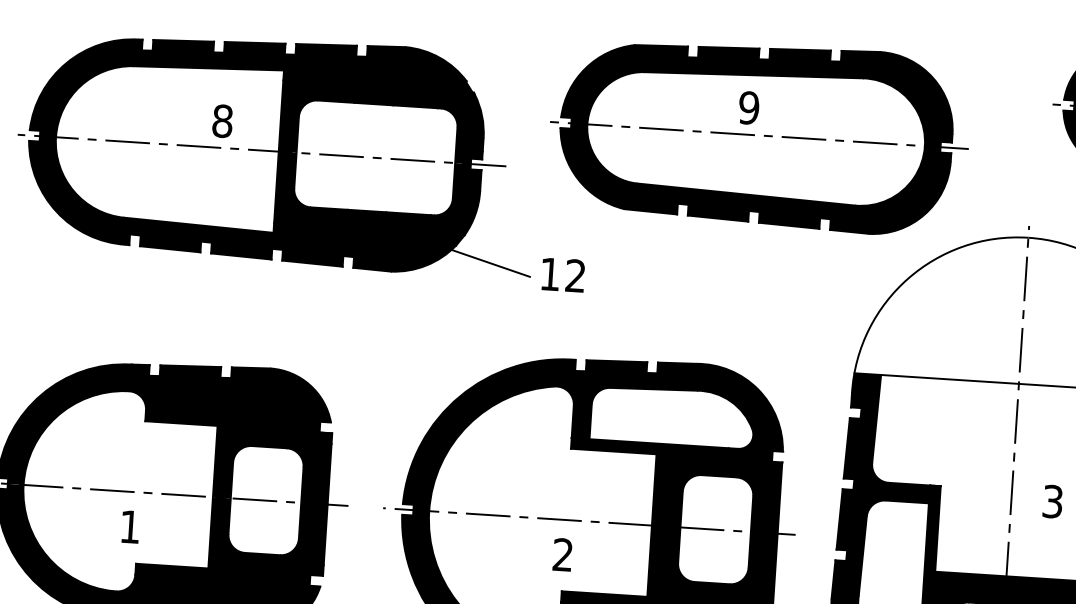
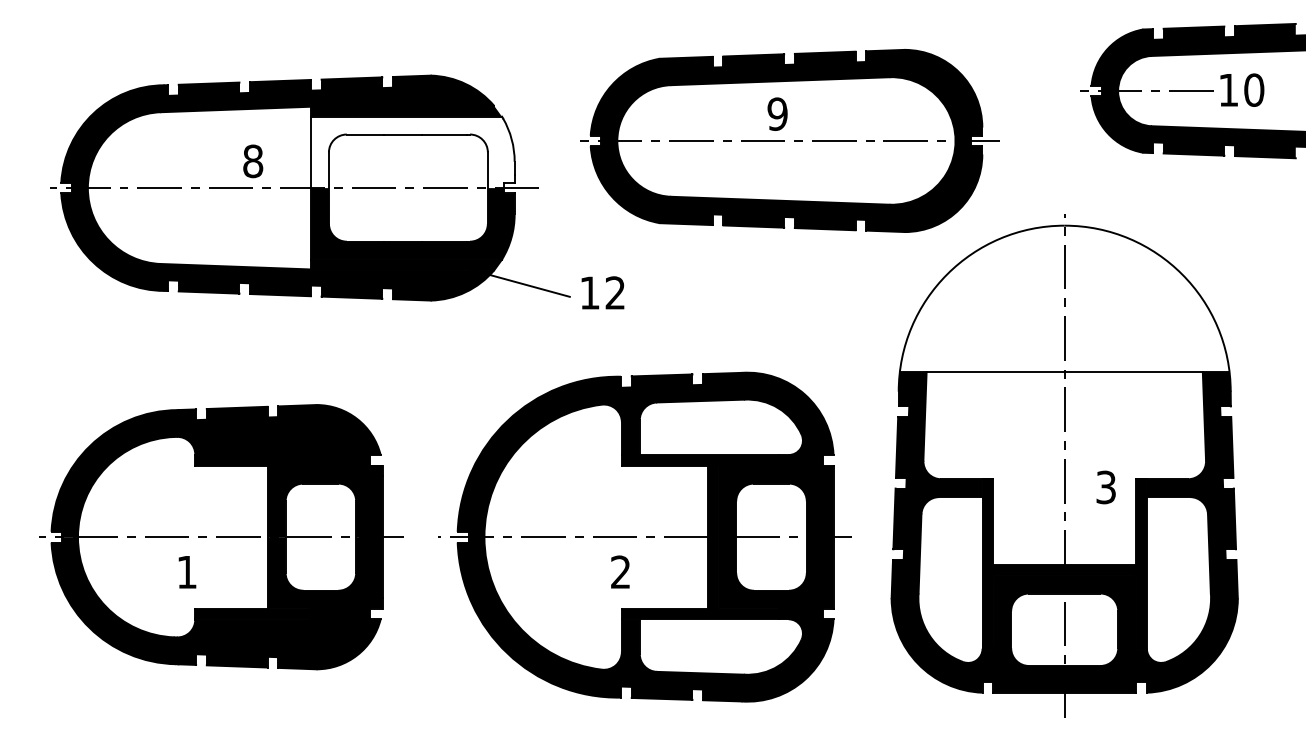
fill: (382, 122) -> (412, 152), removed

